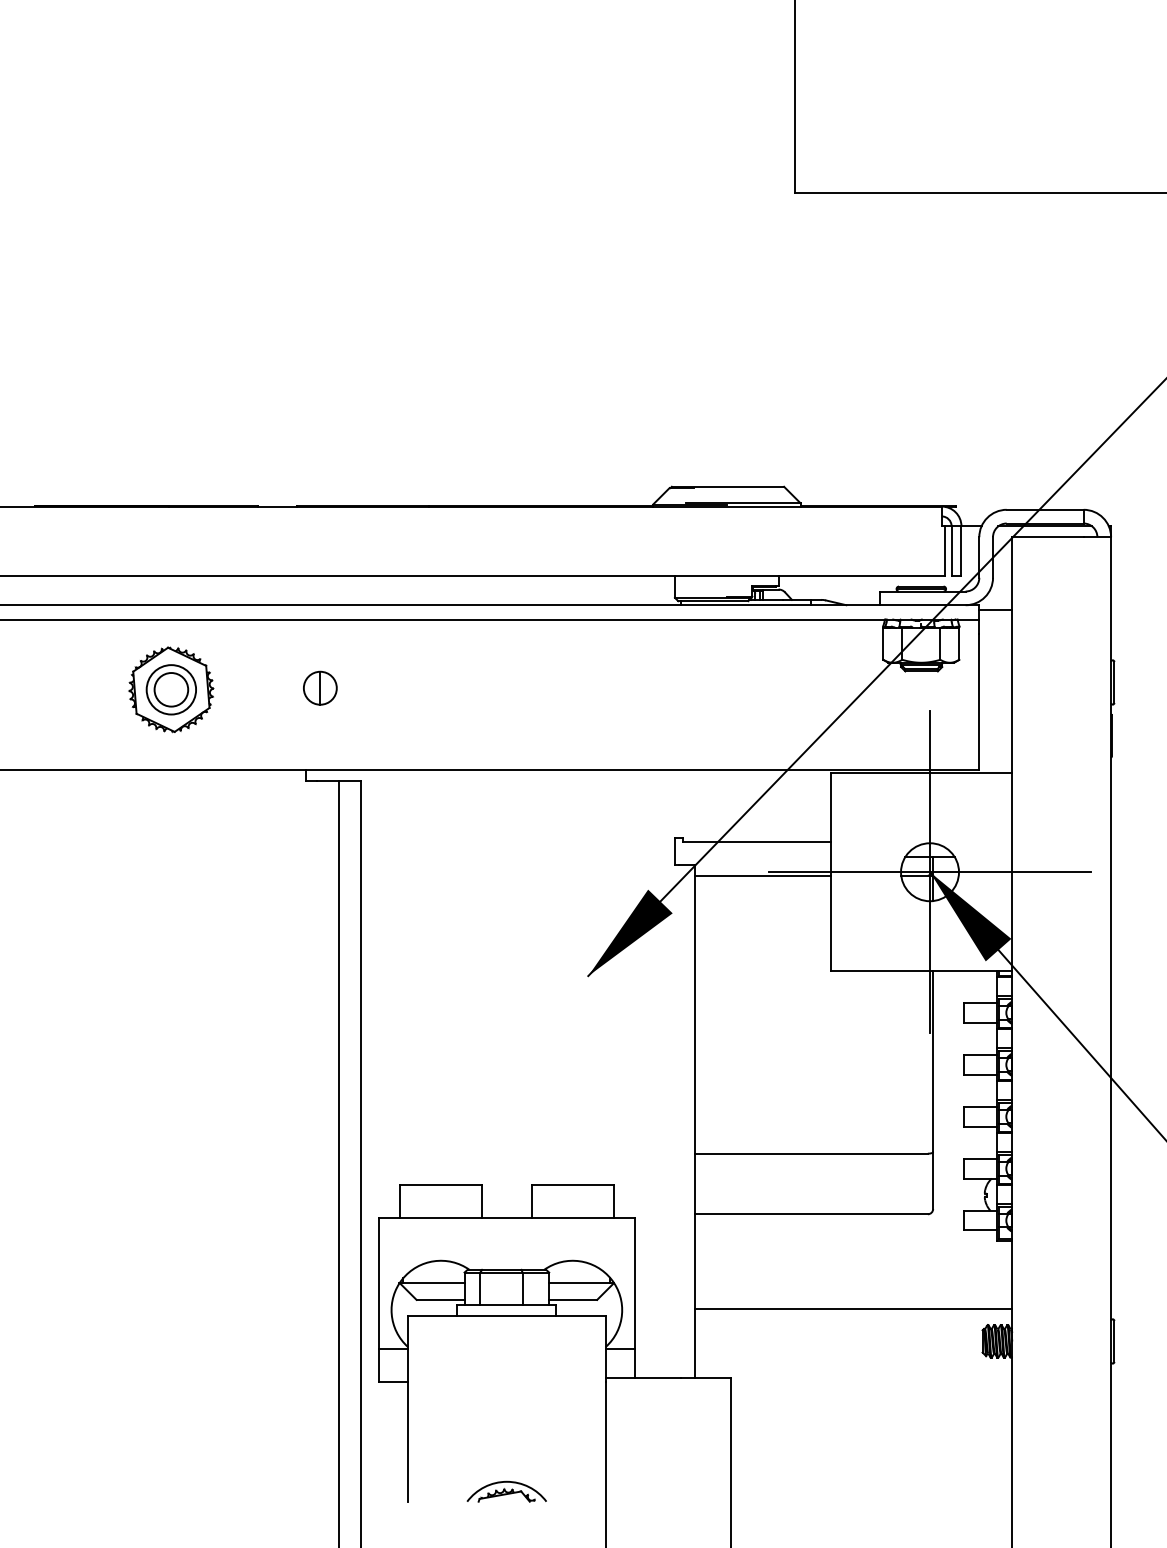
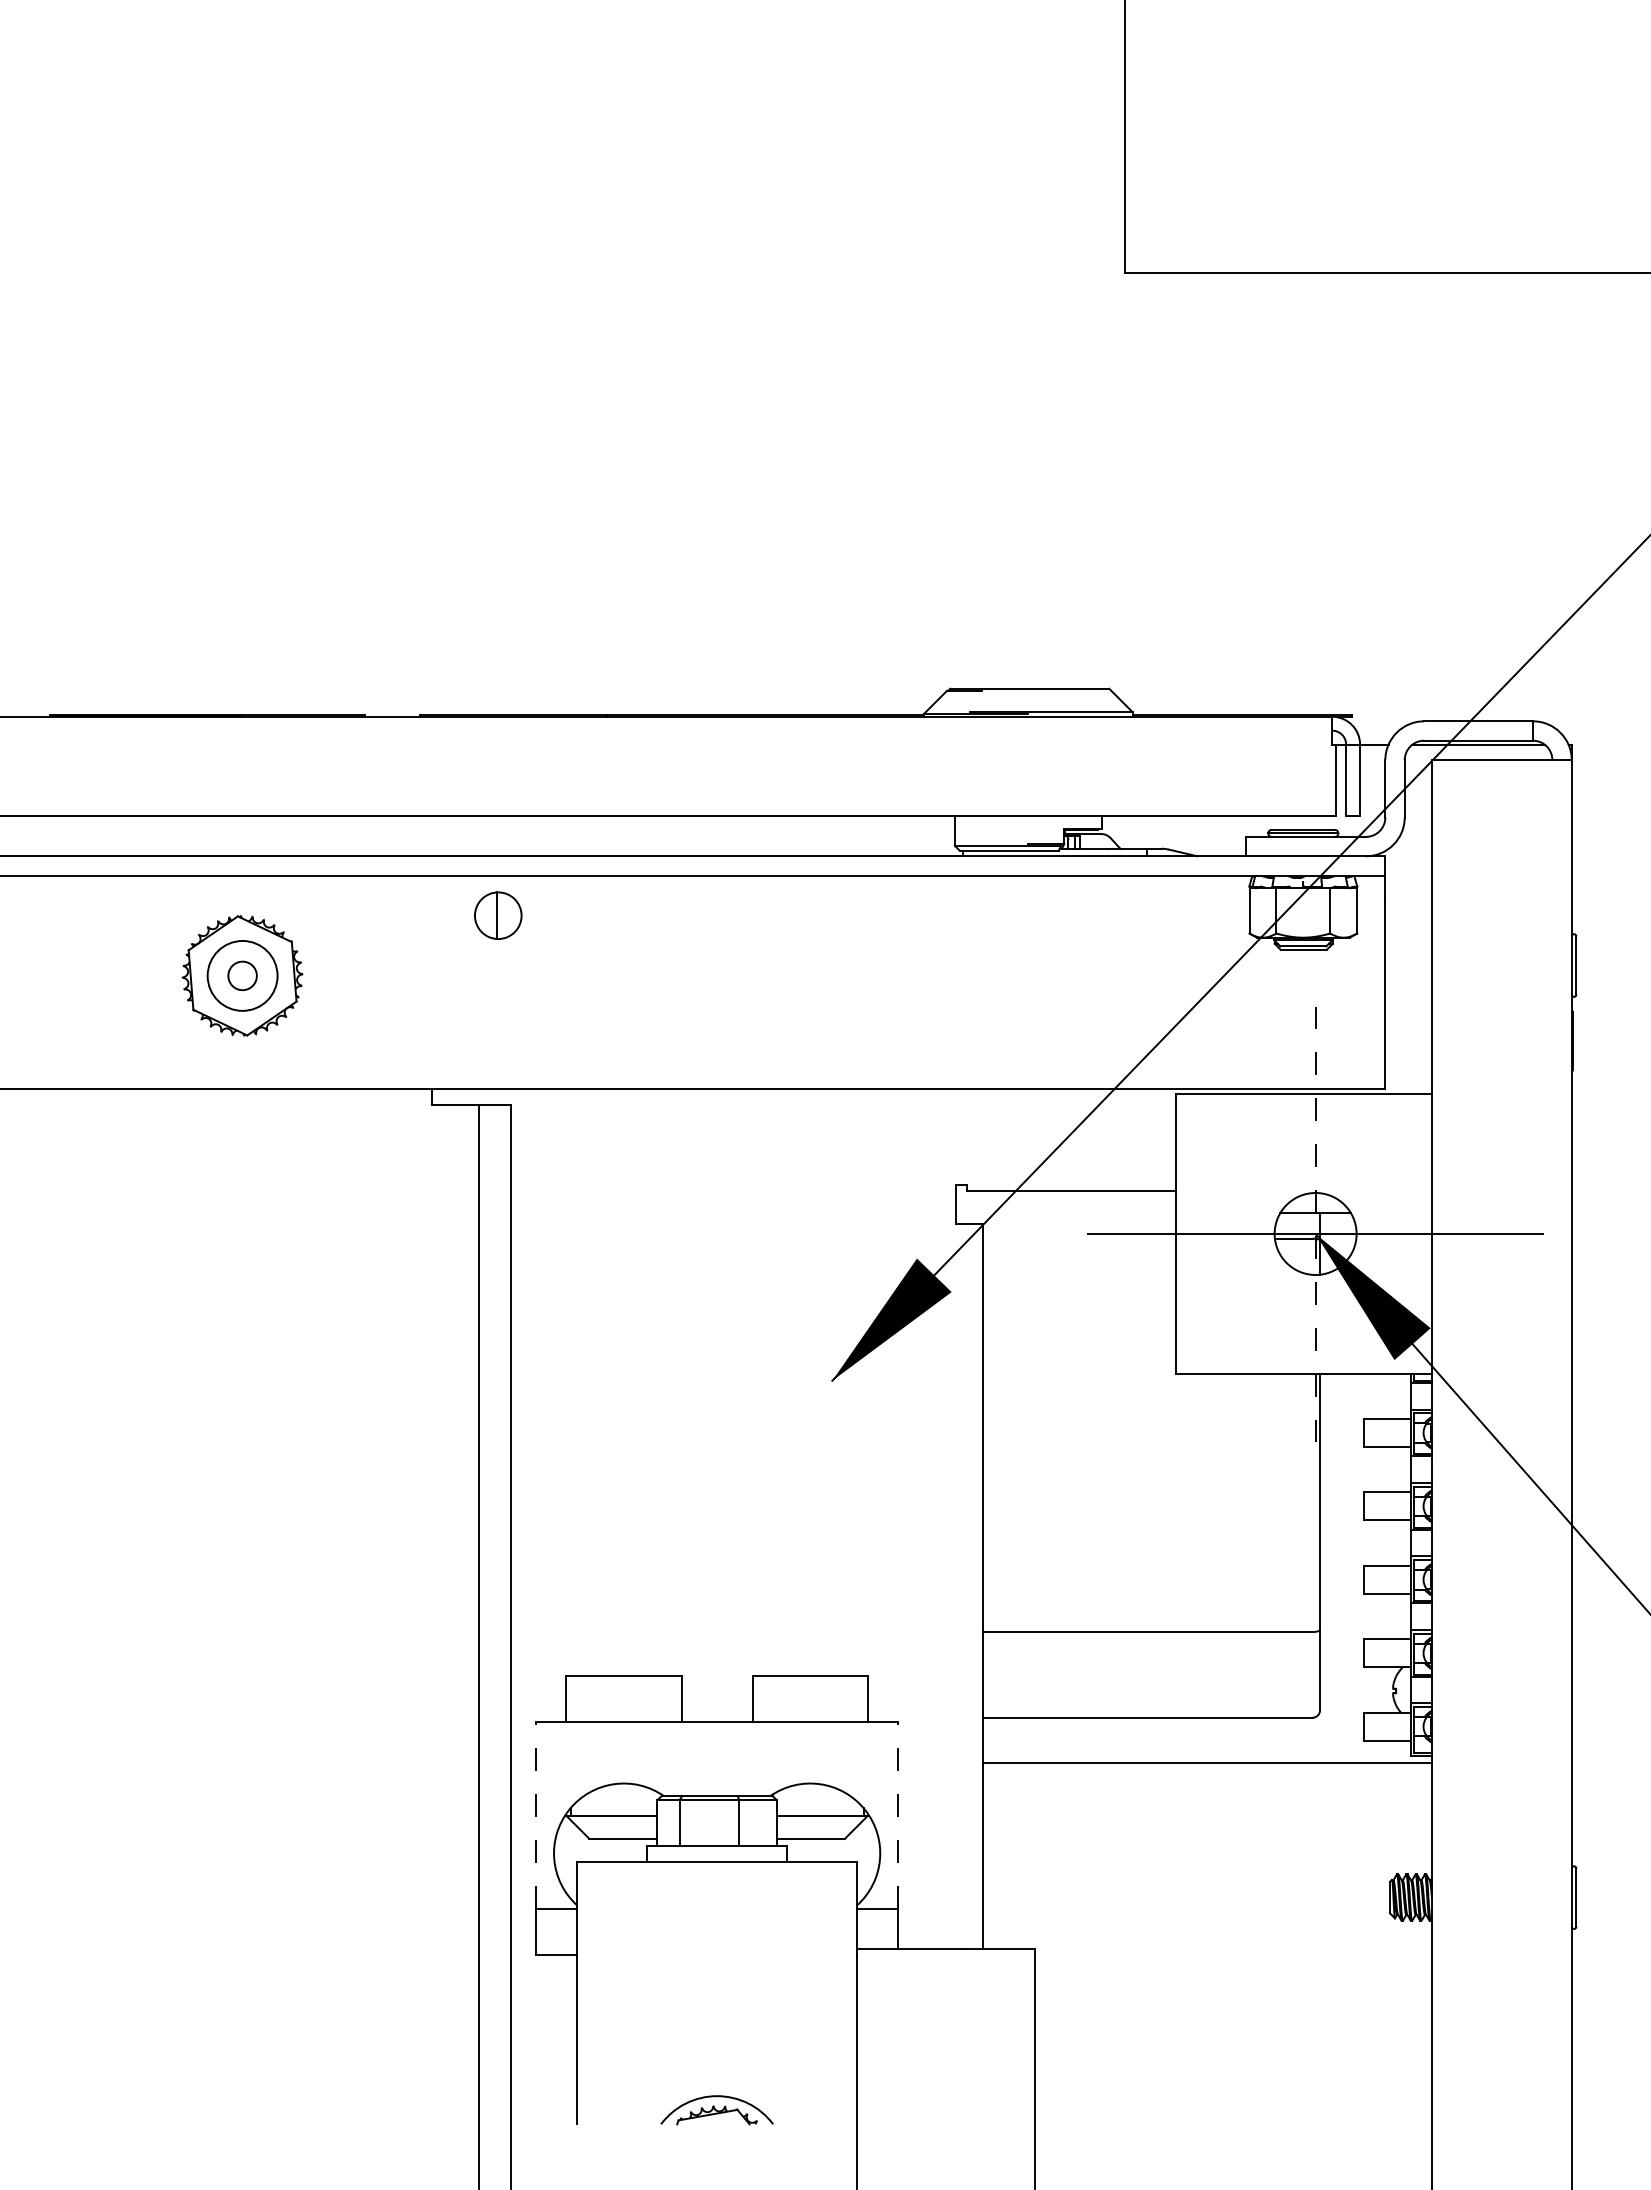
line: (995, 609) -> (1408, 862), removed
part: (320, 688) -> (498, 915), moved
circle: (171, 689) -> (242, 975), size x0.6
line: (929, 872) -> (1315, 1234), solid -> dashed
line: (763, 875) -> (1079, 1238), removed
line: (379, 1283) -> (536, 1815), solid -> dashed
line: (634, 1283) -> (897, 1815), solid -> dashed
line: (853, 1308) -> (1207, 1762), moved

